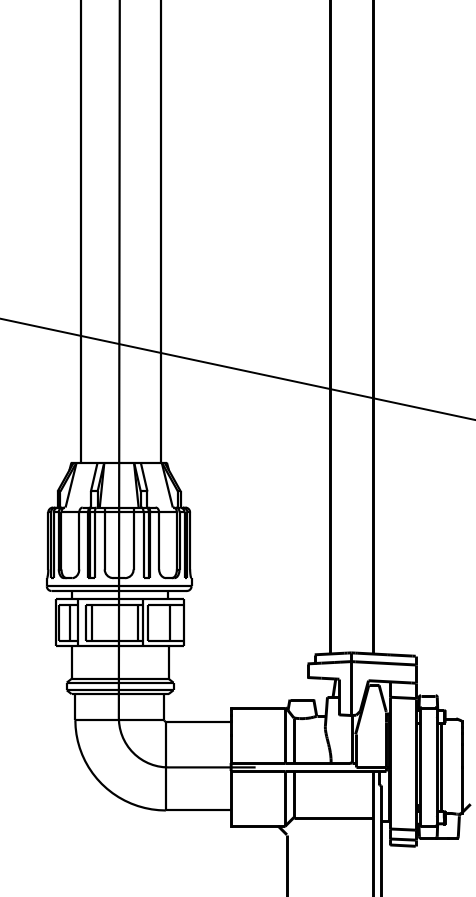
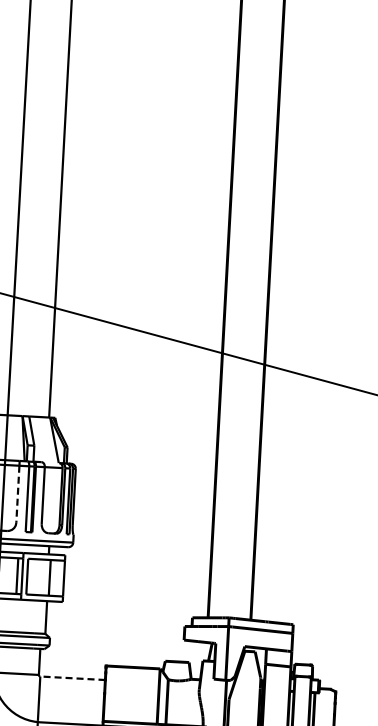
line: (133, 540) -> (17, 493), solid -> dashed
line: (198, 721) -> (72, 678), solid -> dashed

